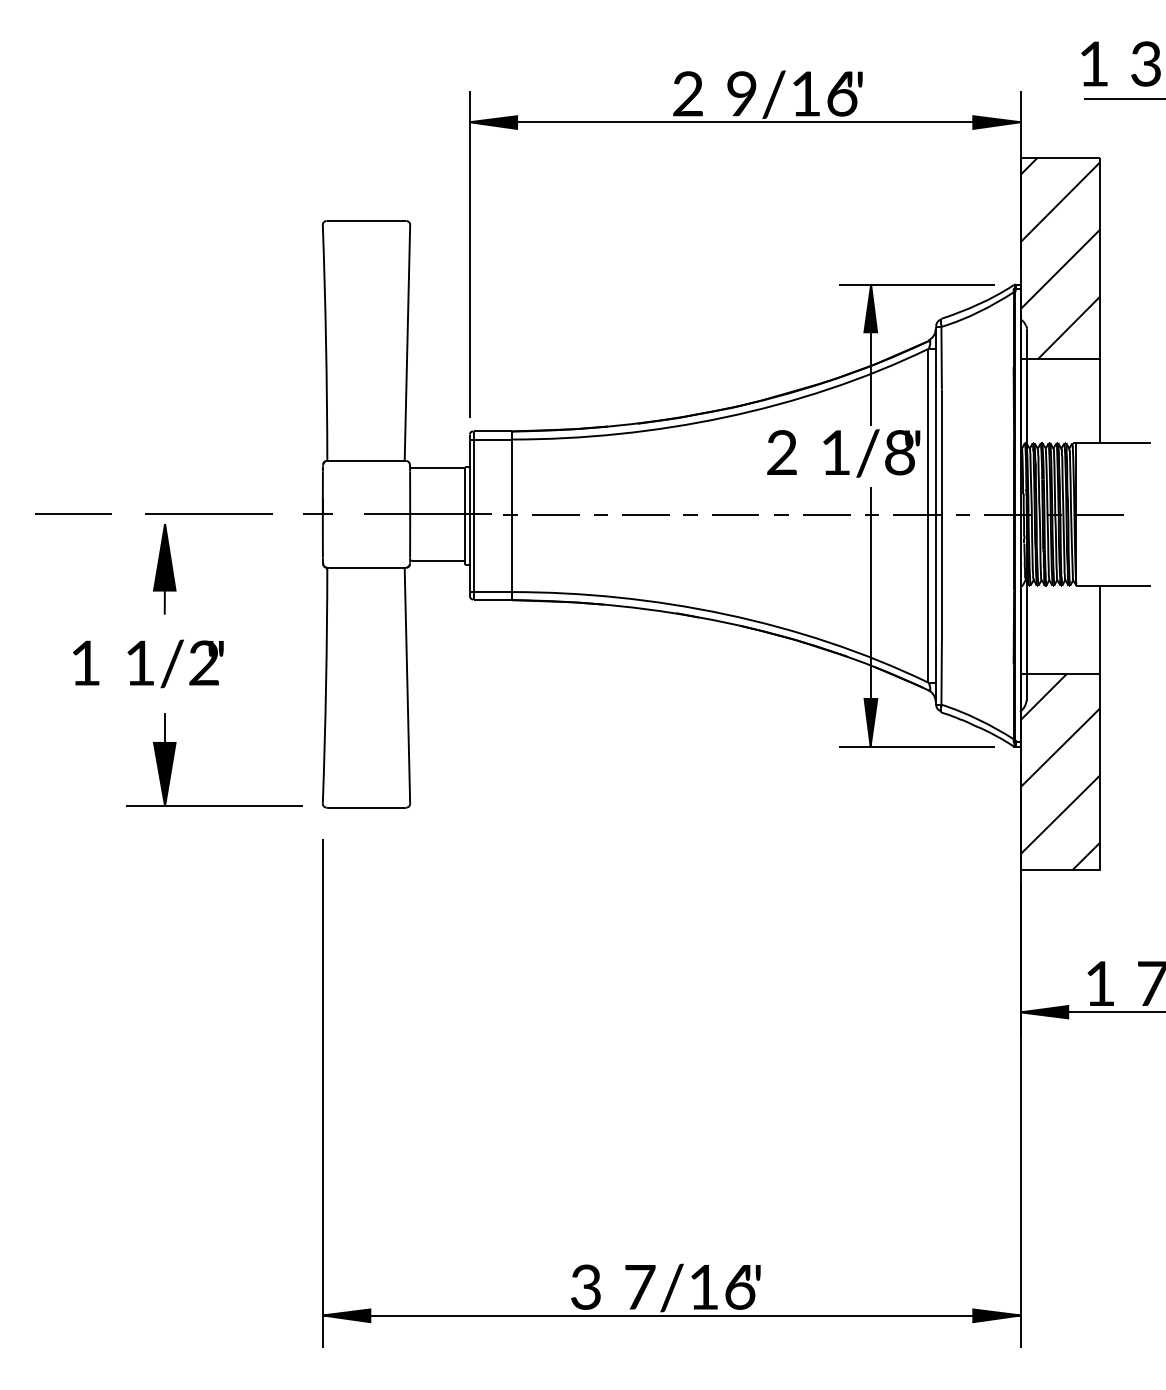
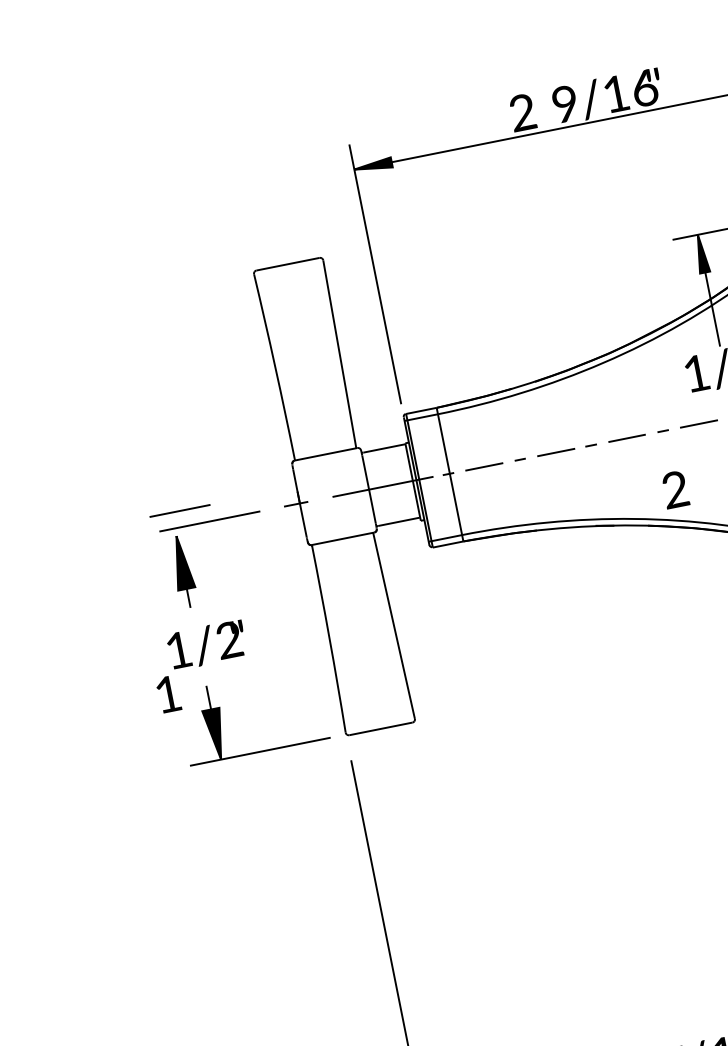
text: (781, 452) -> (674, 489), moved
line: (73, 513) -> (179, 510), moved
text: (86, 662) -> (168, 693), moved

